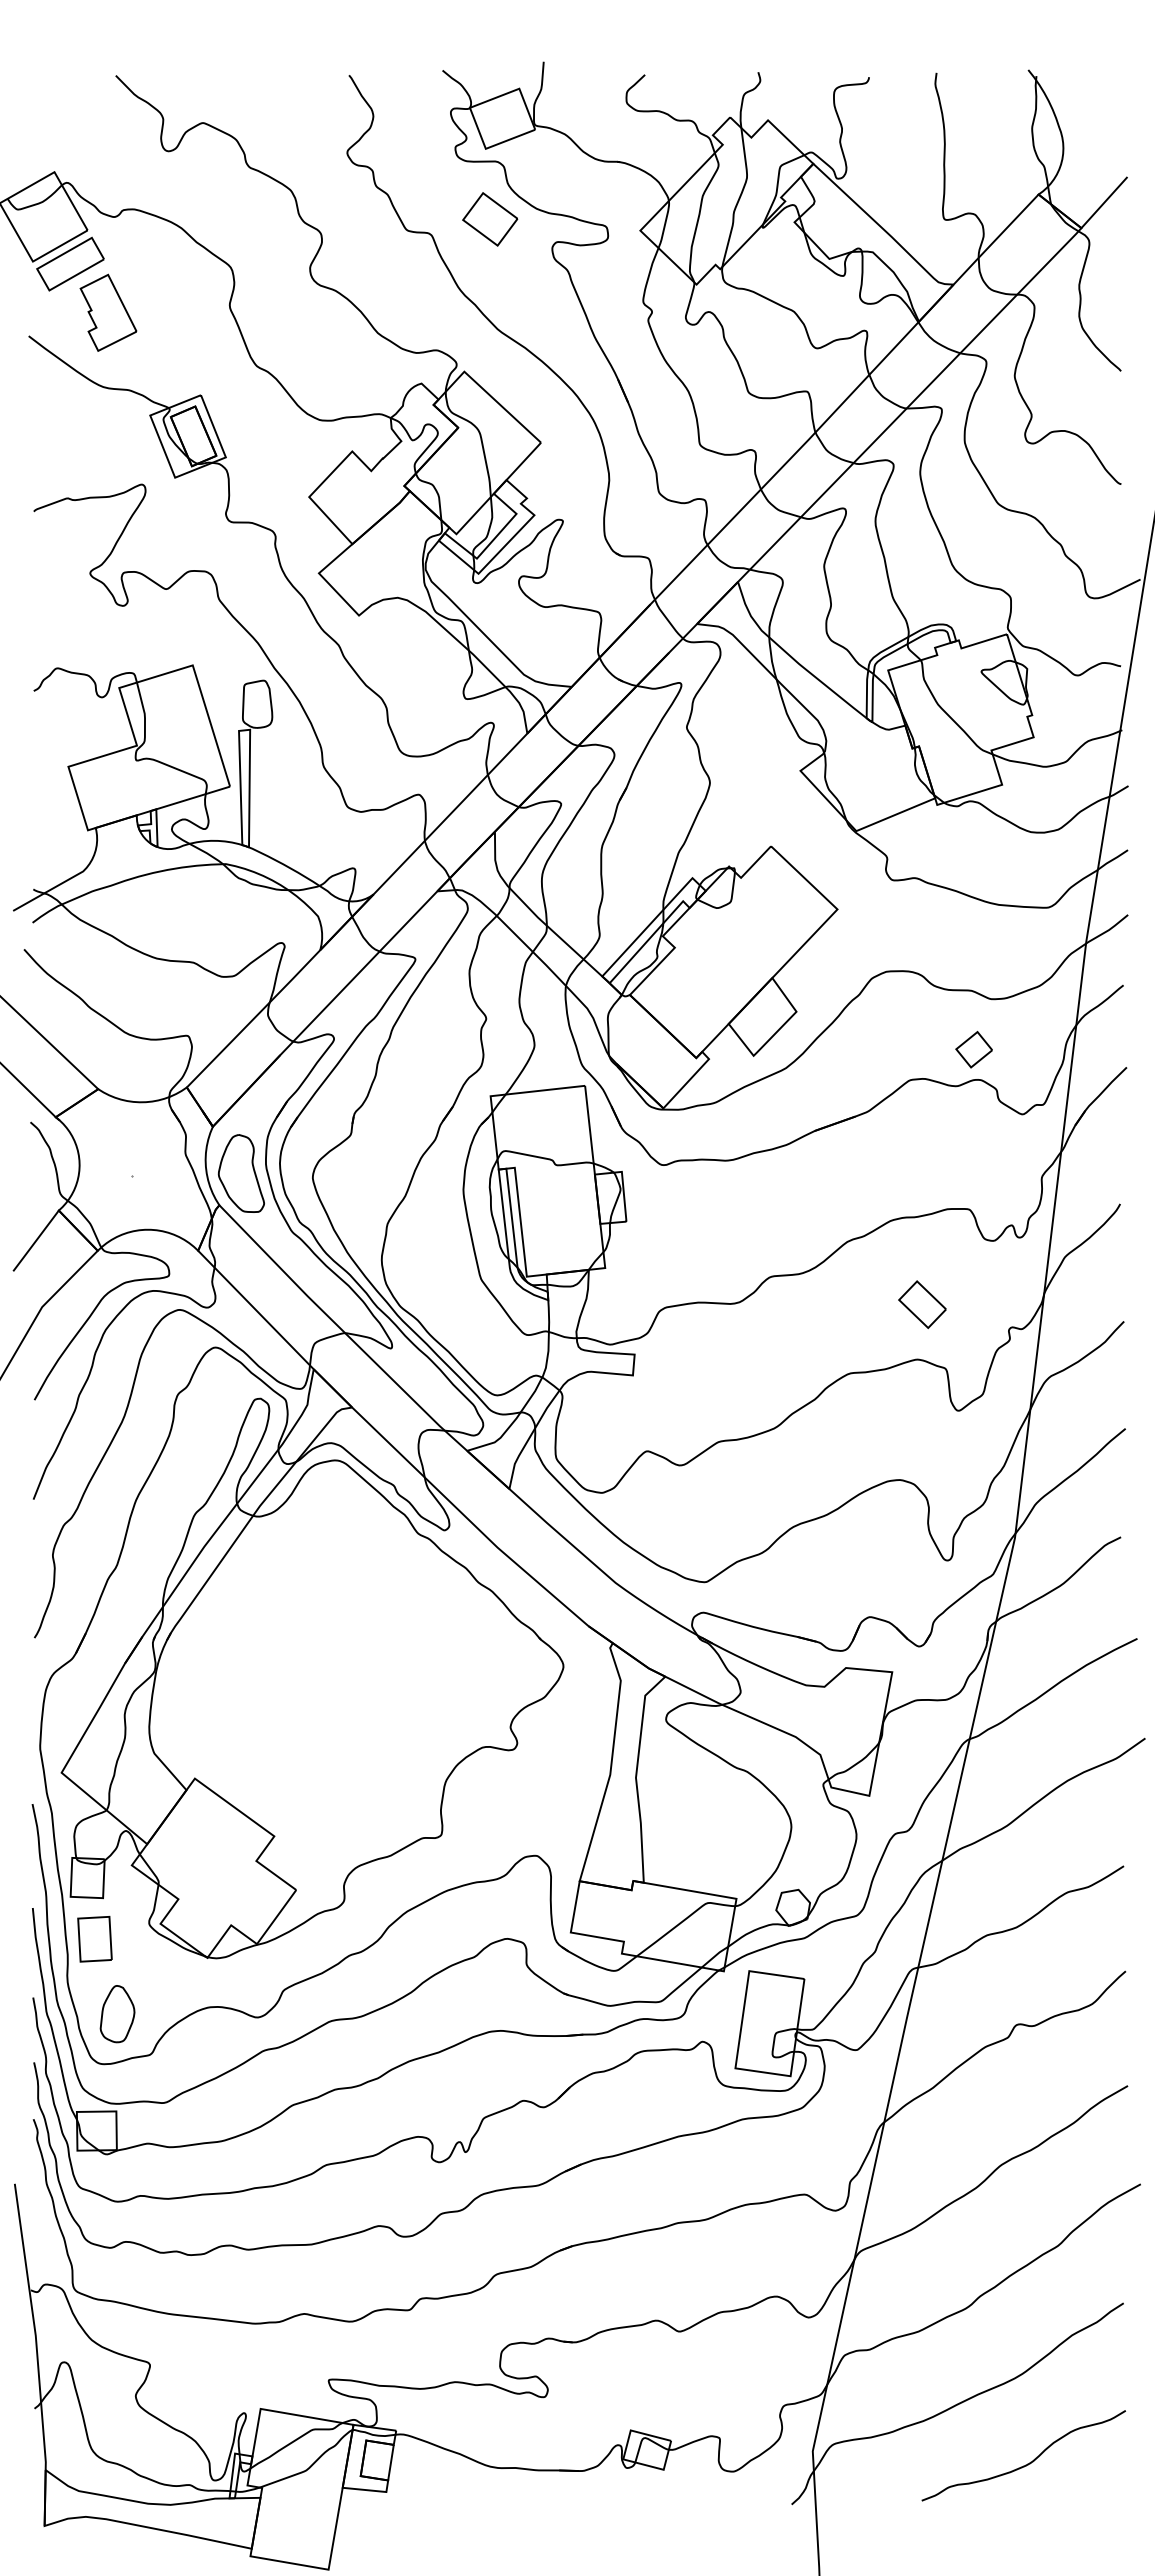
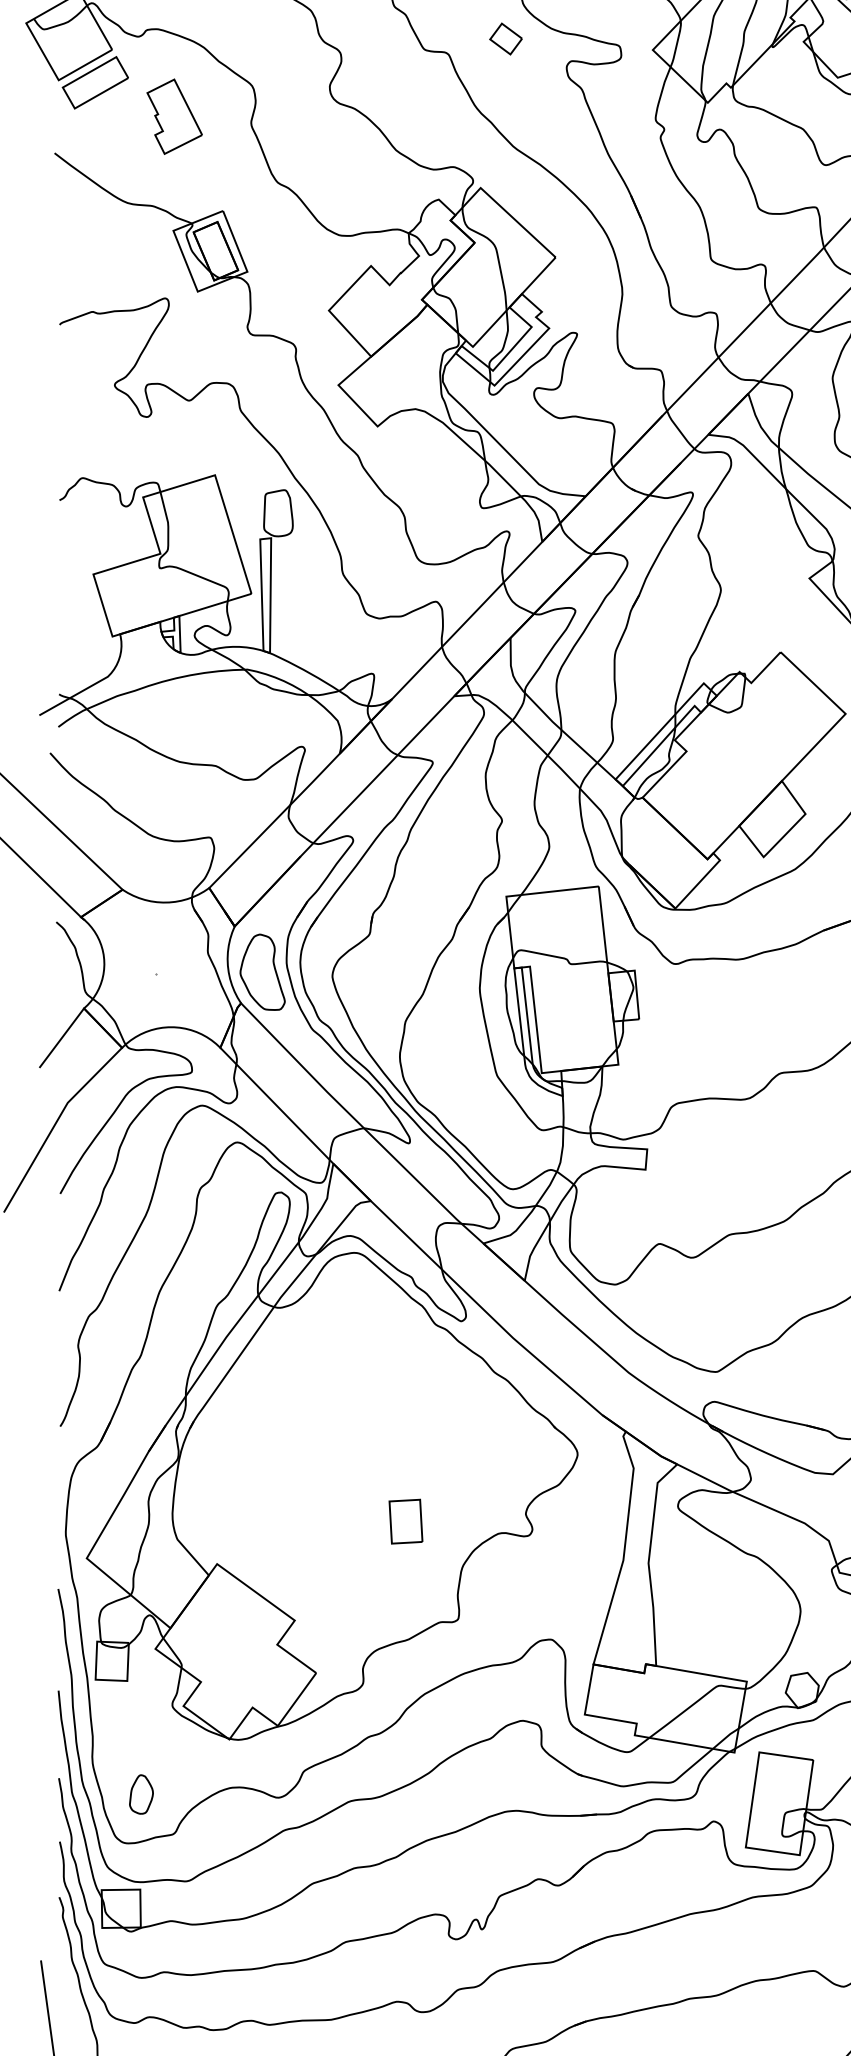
part: (490, 219) -> (506, 39), size x0.6
part: (108, 312) -> (174, 116), moved
part: (94, 1939) -> (405, 1521), moved
part: (117, 2014) -> (141, 1794), size x0.7

